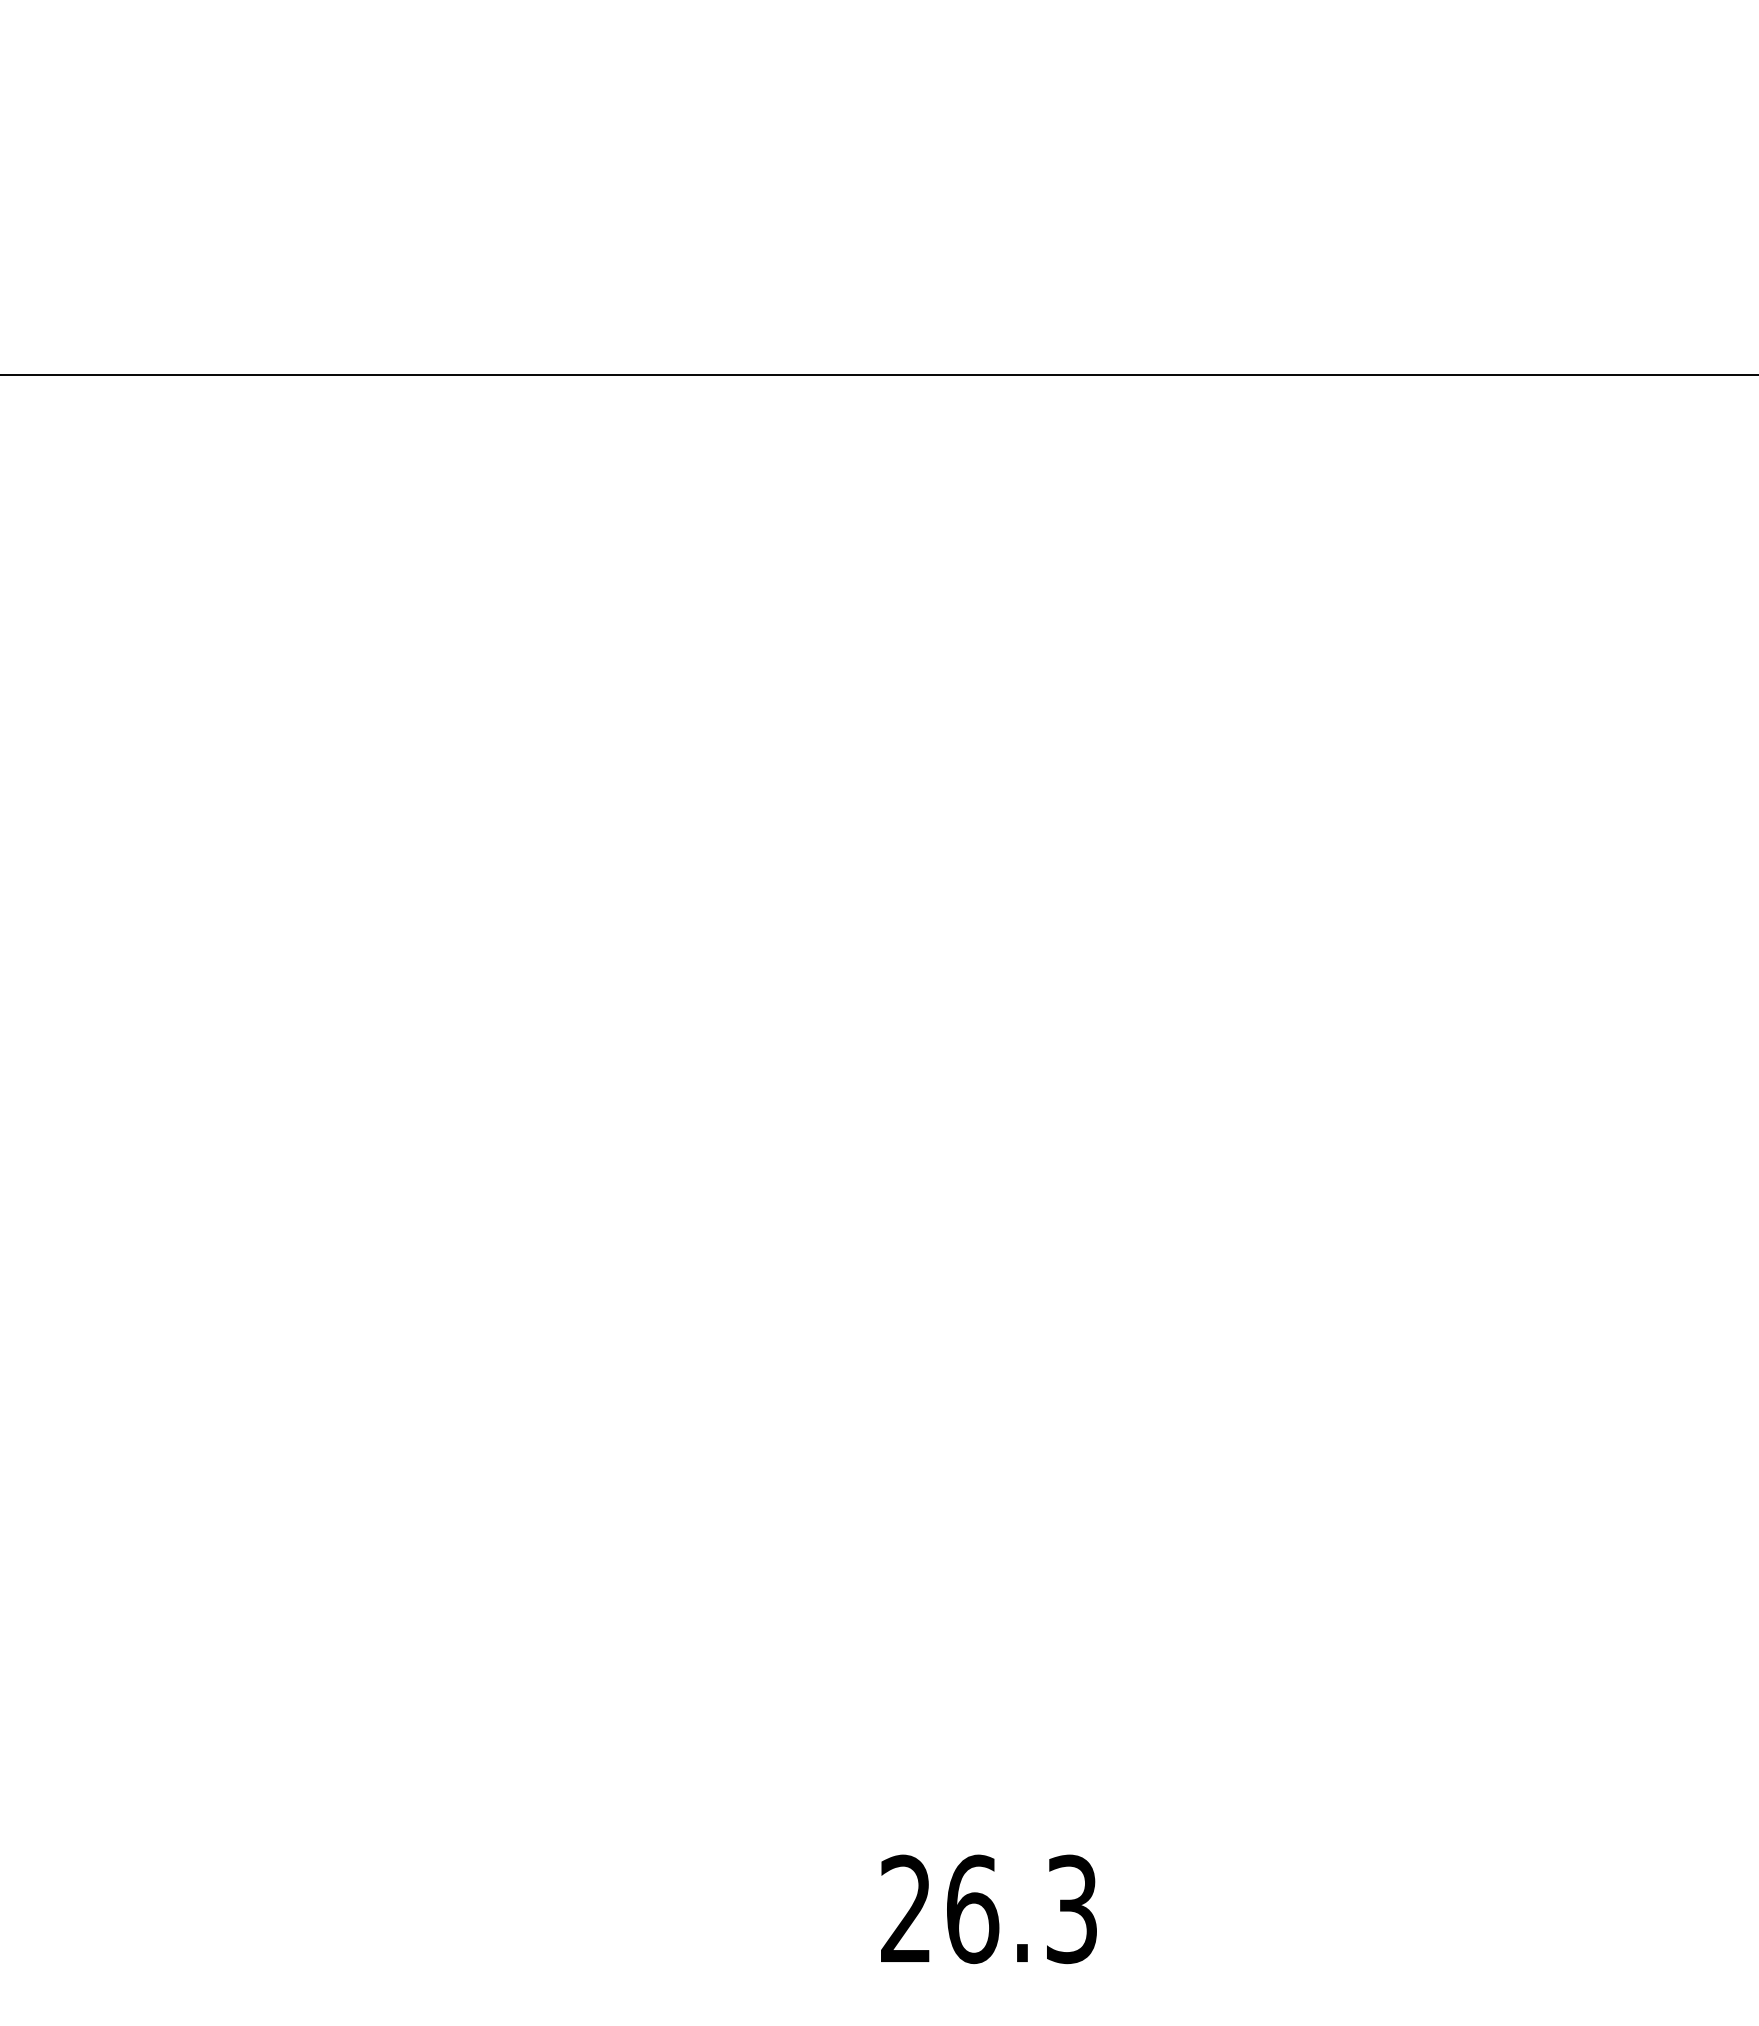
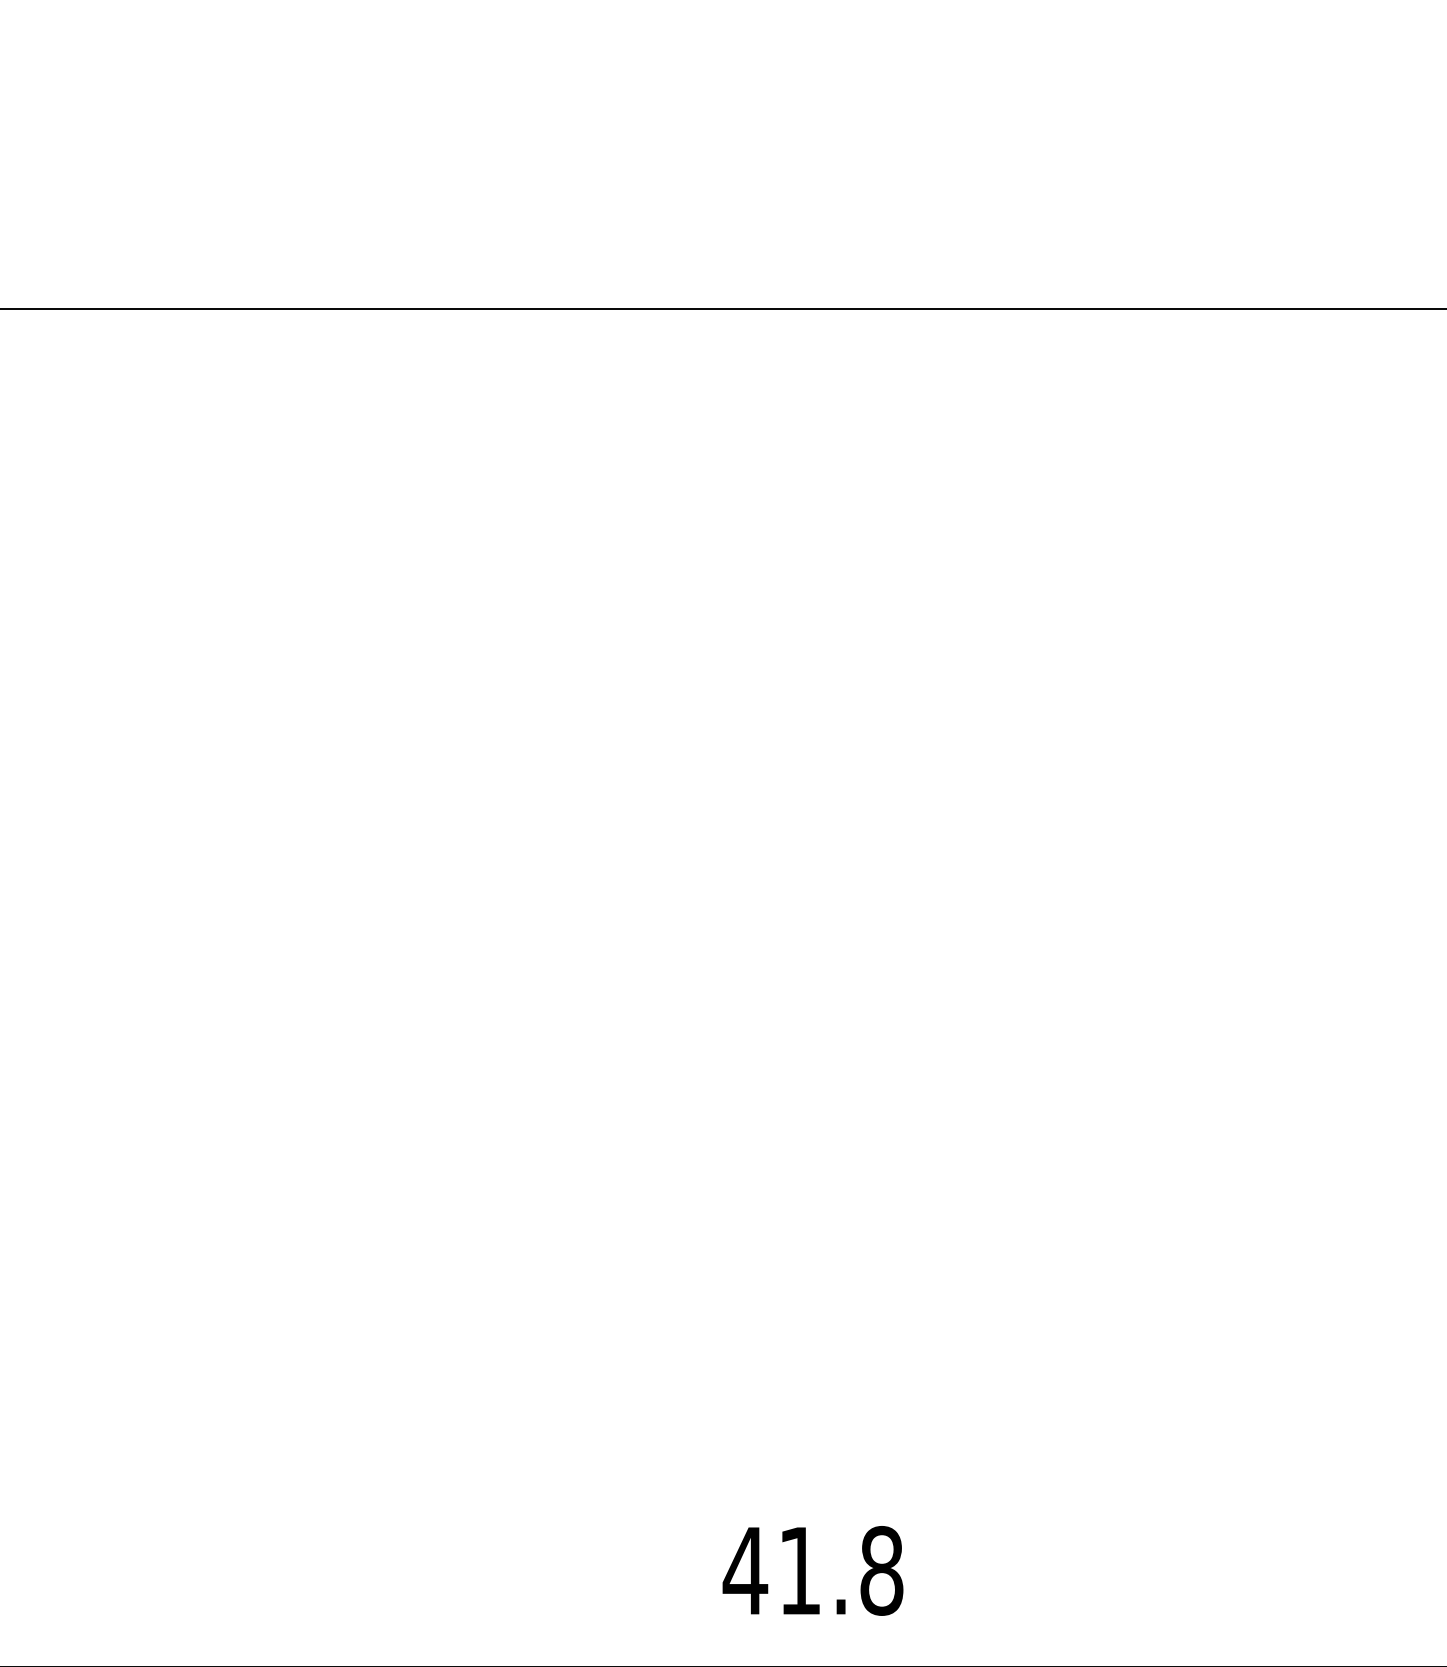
text: (988, 1909) -> (813, 1571), 26.3 -> 41.8

